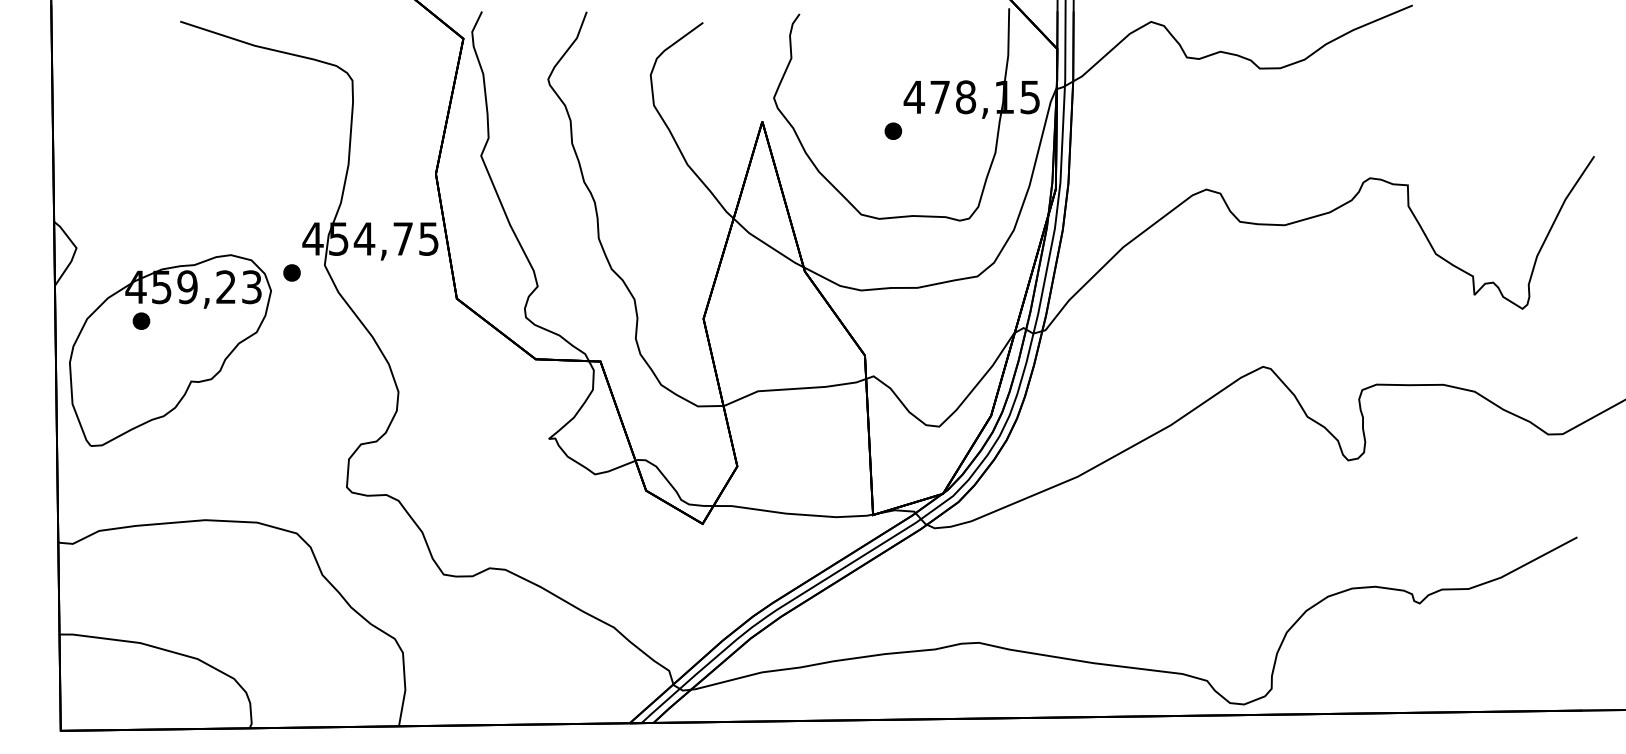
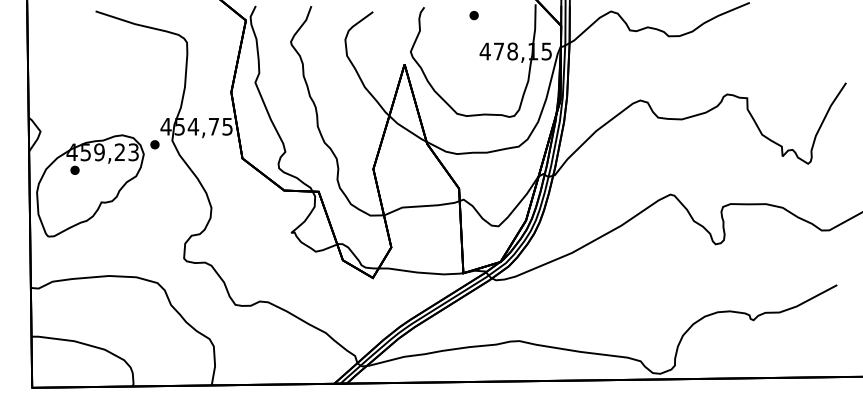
part: (892, 131) -> (473, 15), moved

